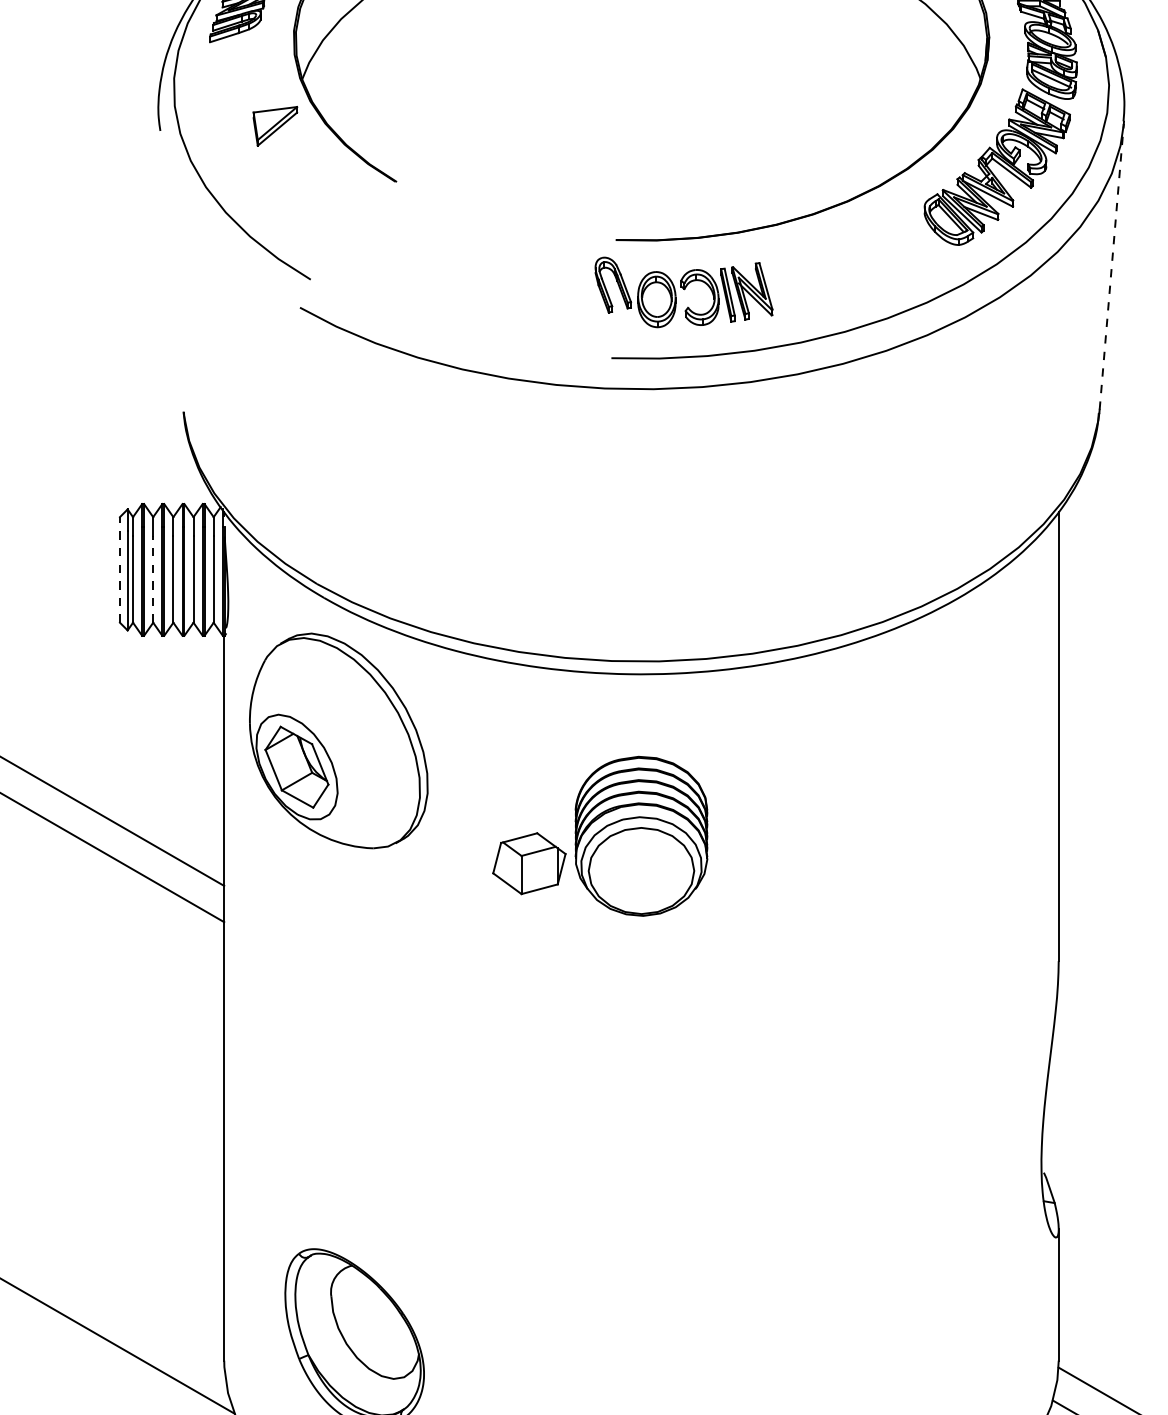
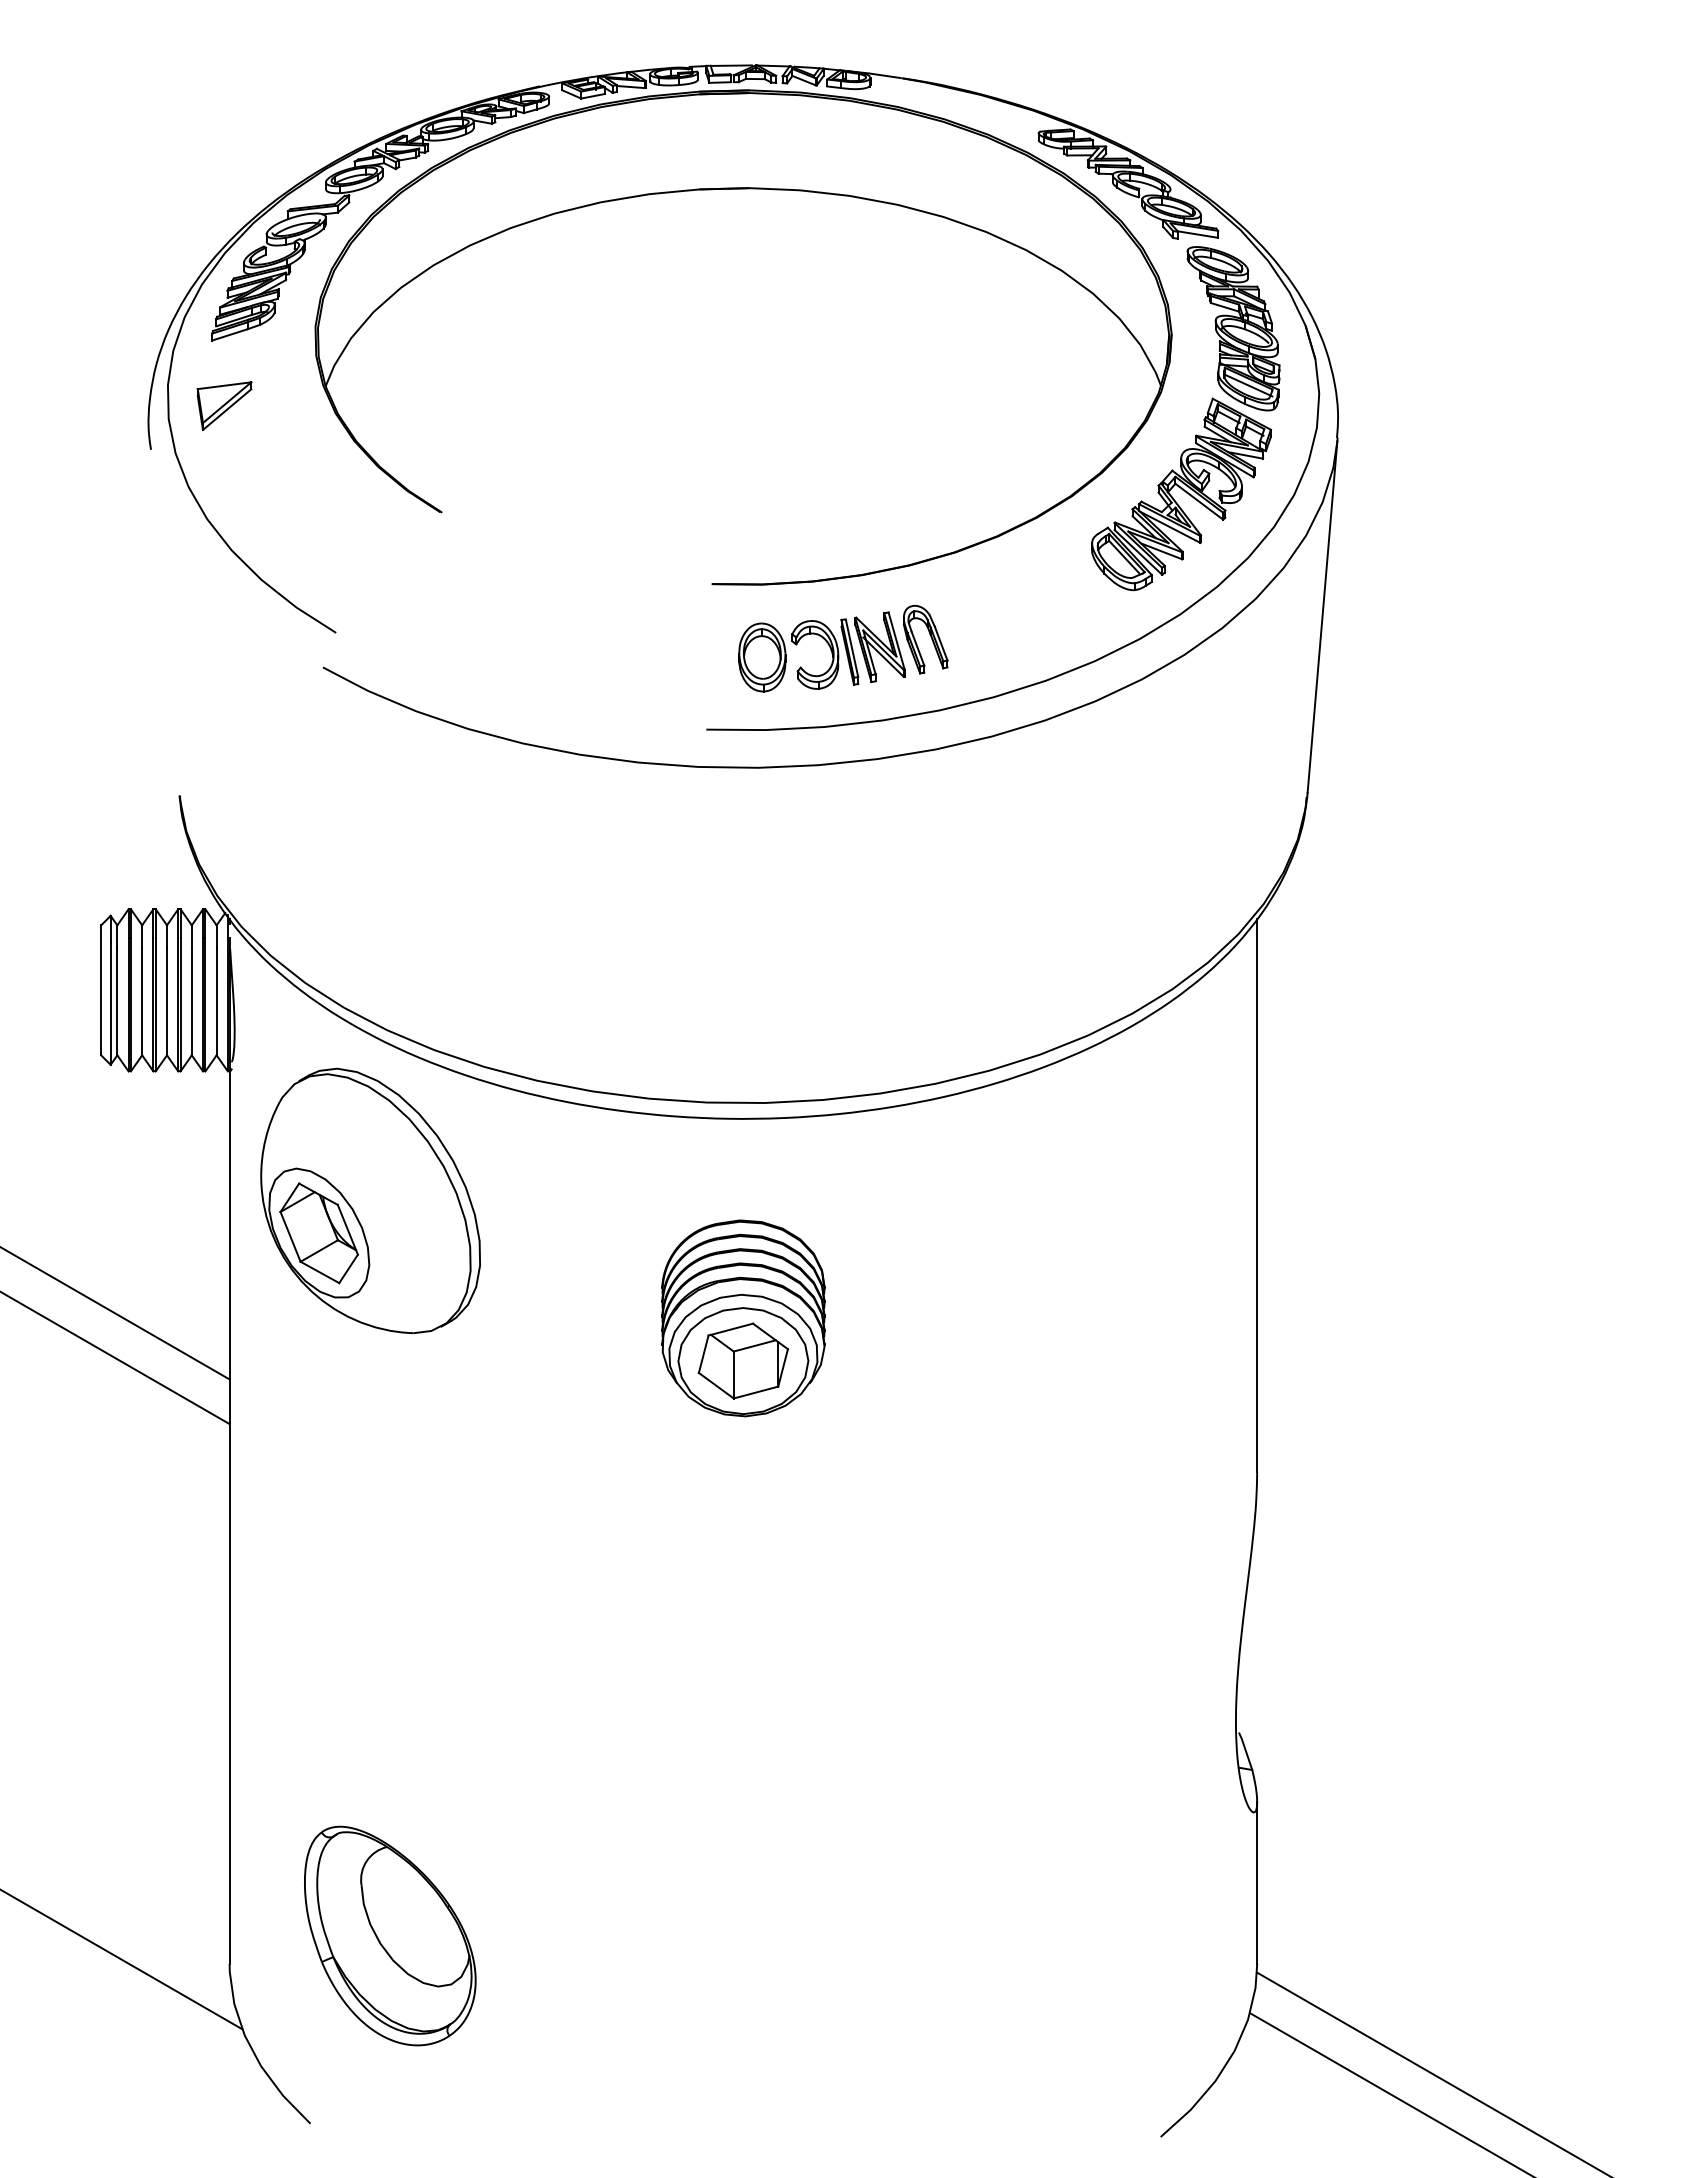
part: (275, 126) -> (224, 406), moved
line: (1111, 266) -> (1322, 616), dashed -> solid
part: (613, 285) -> (925, 639), moved
line: (120, 569) -> (101, 989), dashed -> solid
line: (153, 578) -> (142, 1001), dashed -> solid
part: (528, 863) -> (742, 1360), moved

